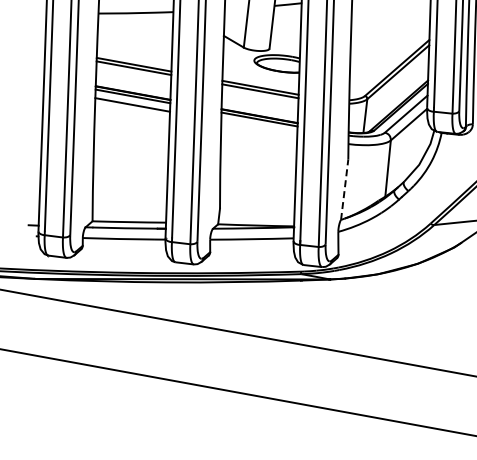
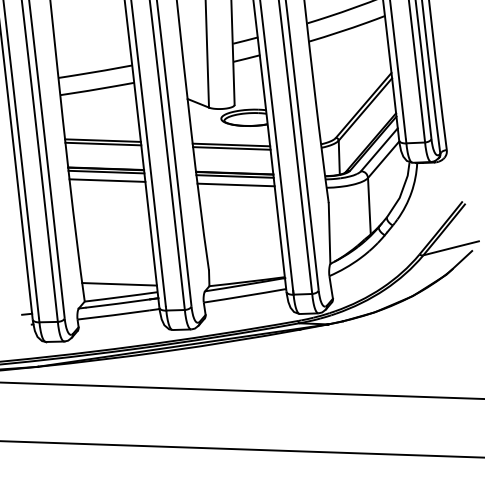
line: (258, 127) -> (235, 184), added
line: (344, 189) -> (329, 233), dashed -> solid
line: (129, 209) -> (119, 284), added

